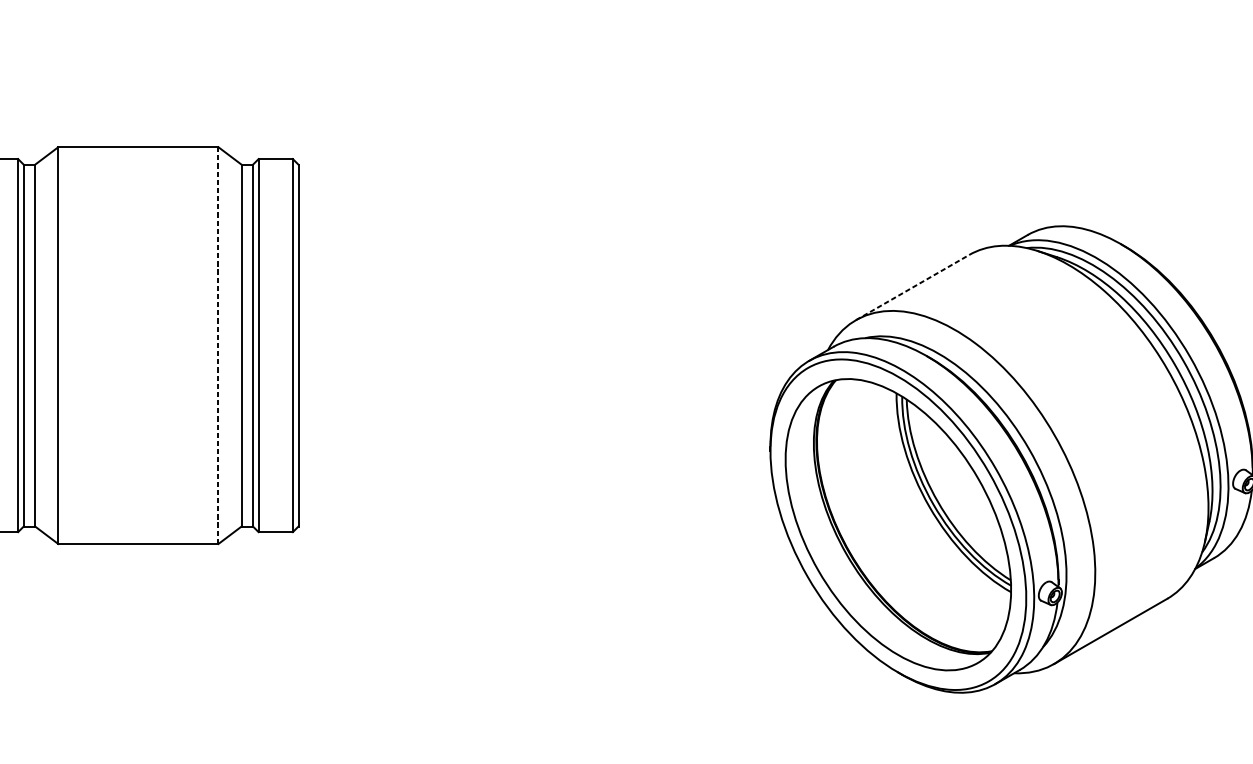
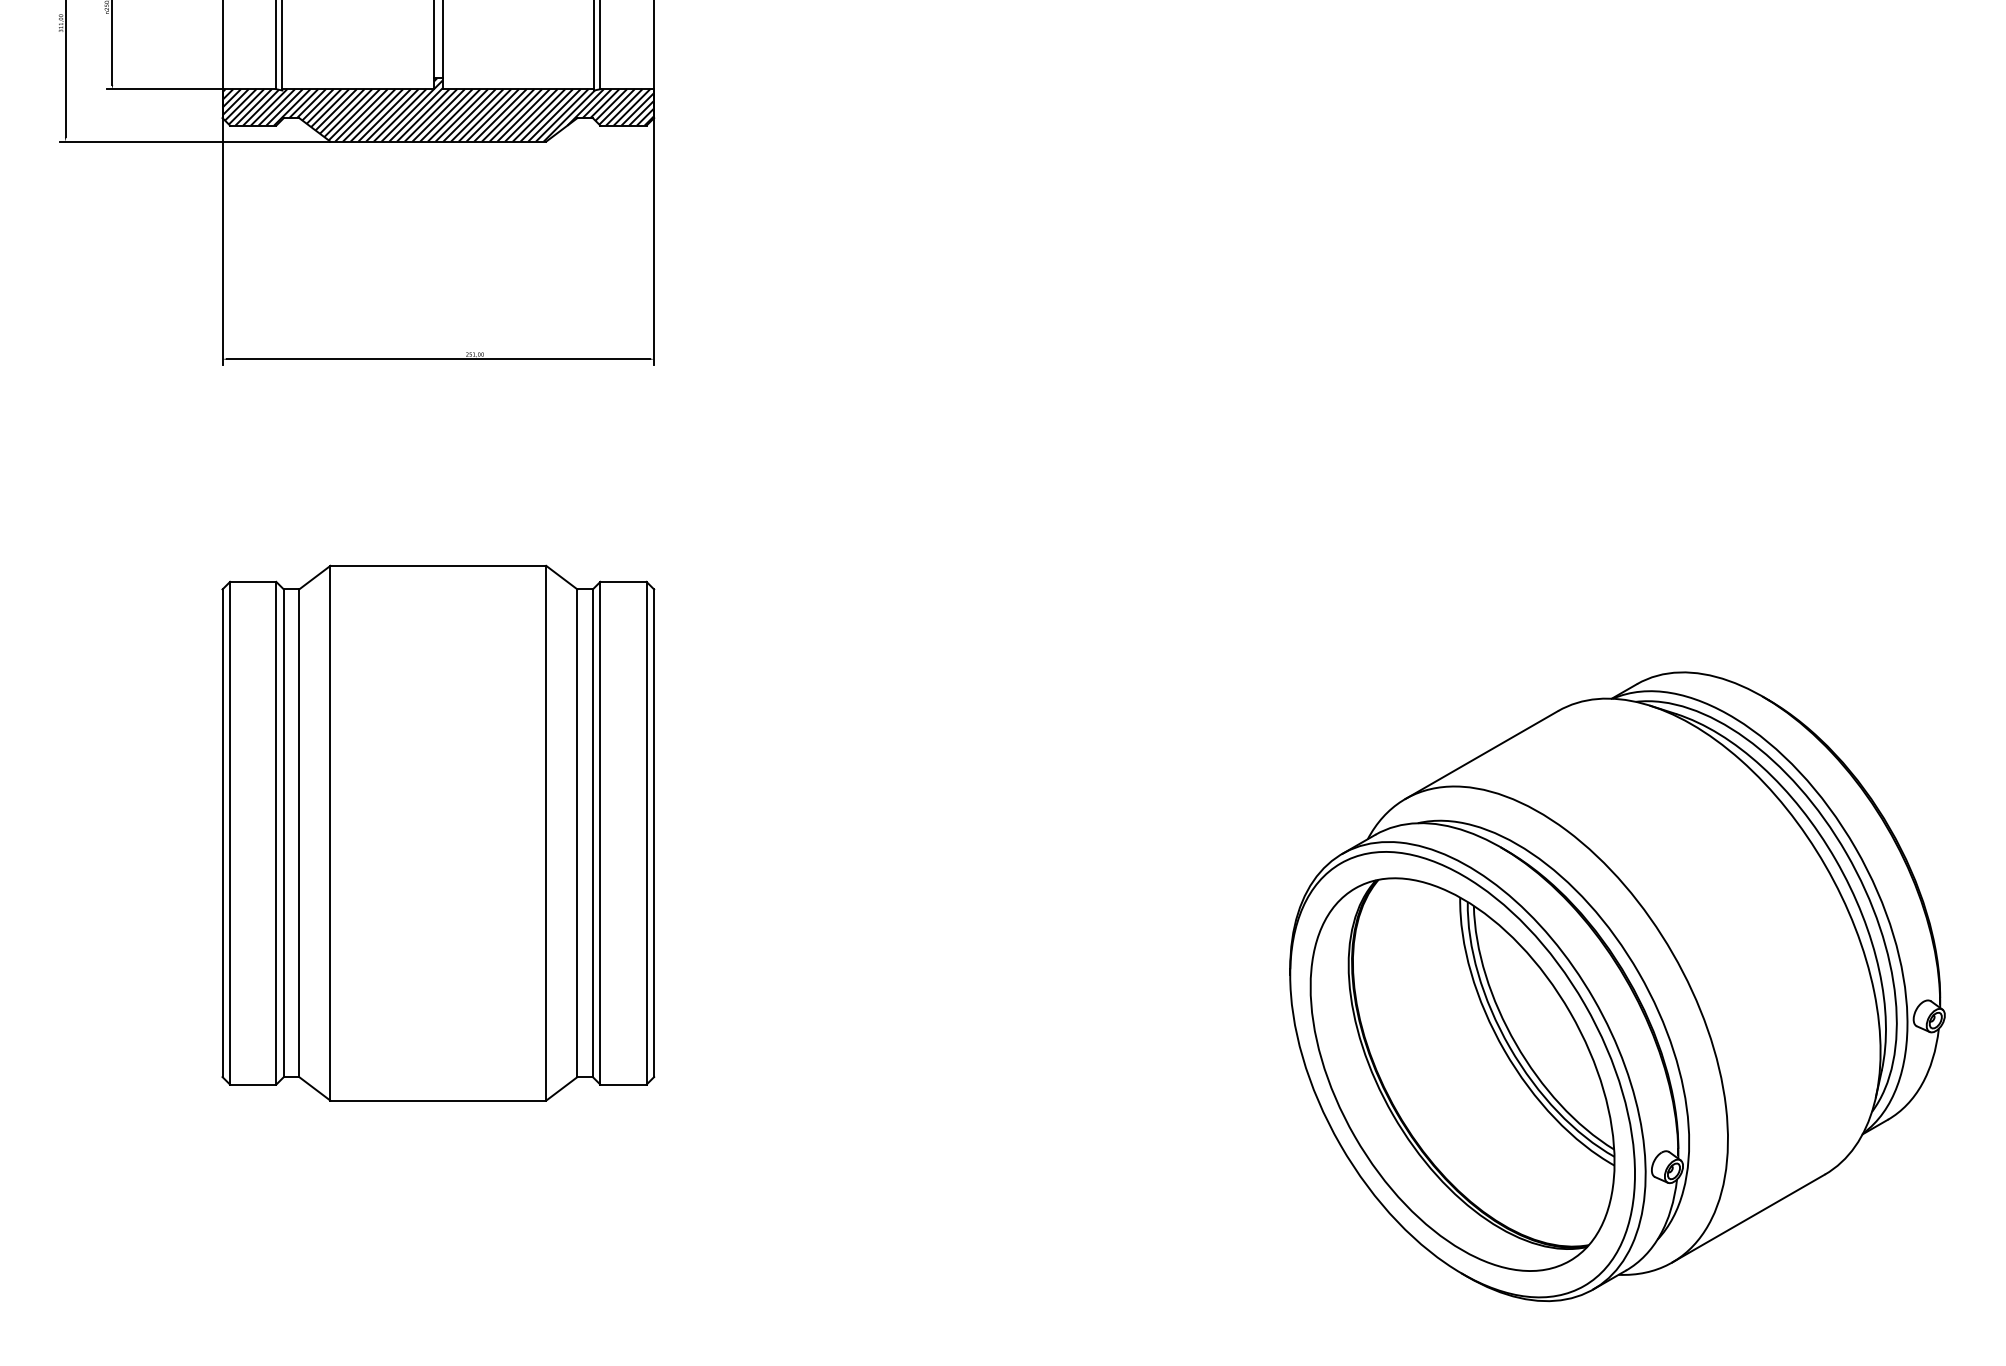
line: (913, 287) -> (1482, 754), dashed -> solid
line: (218, 345) -> (546, 832), dashed -> solid

